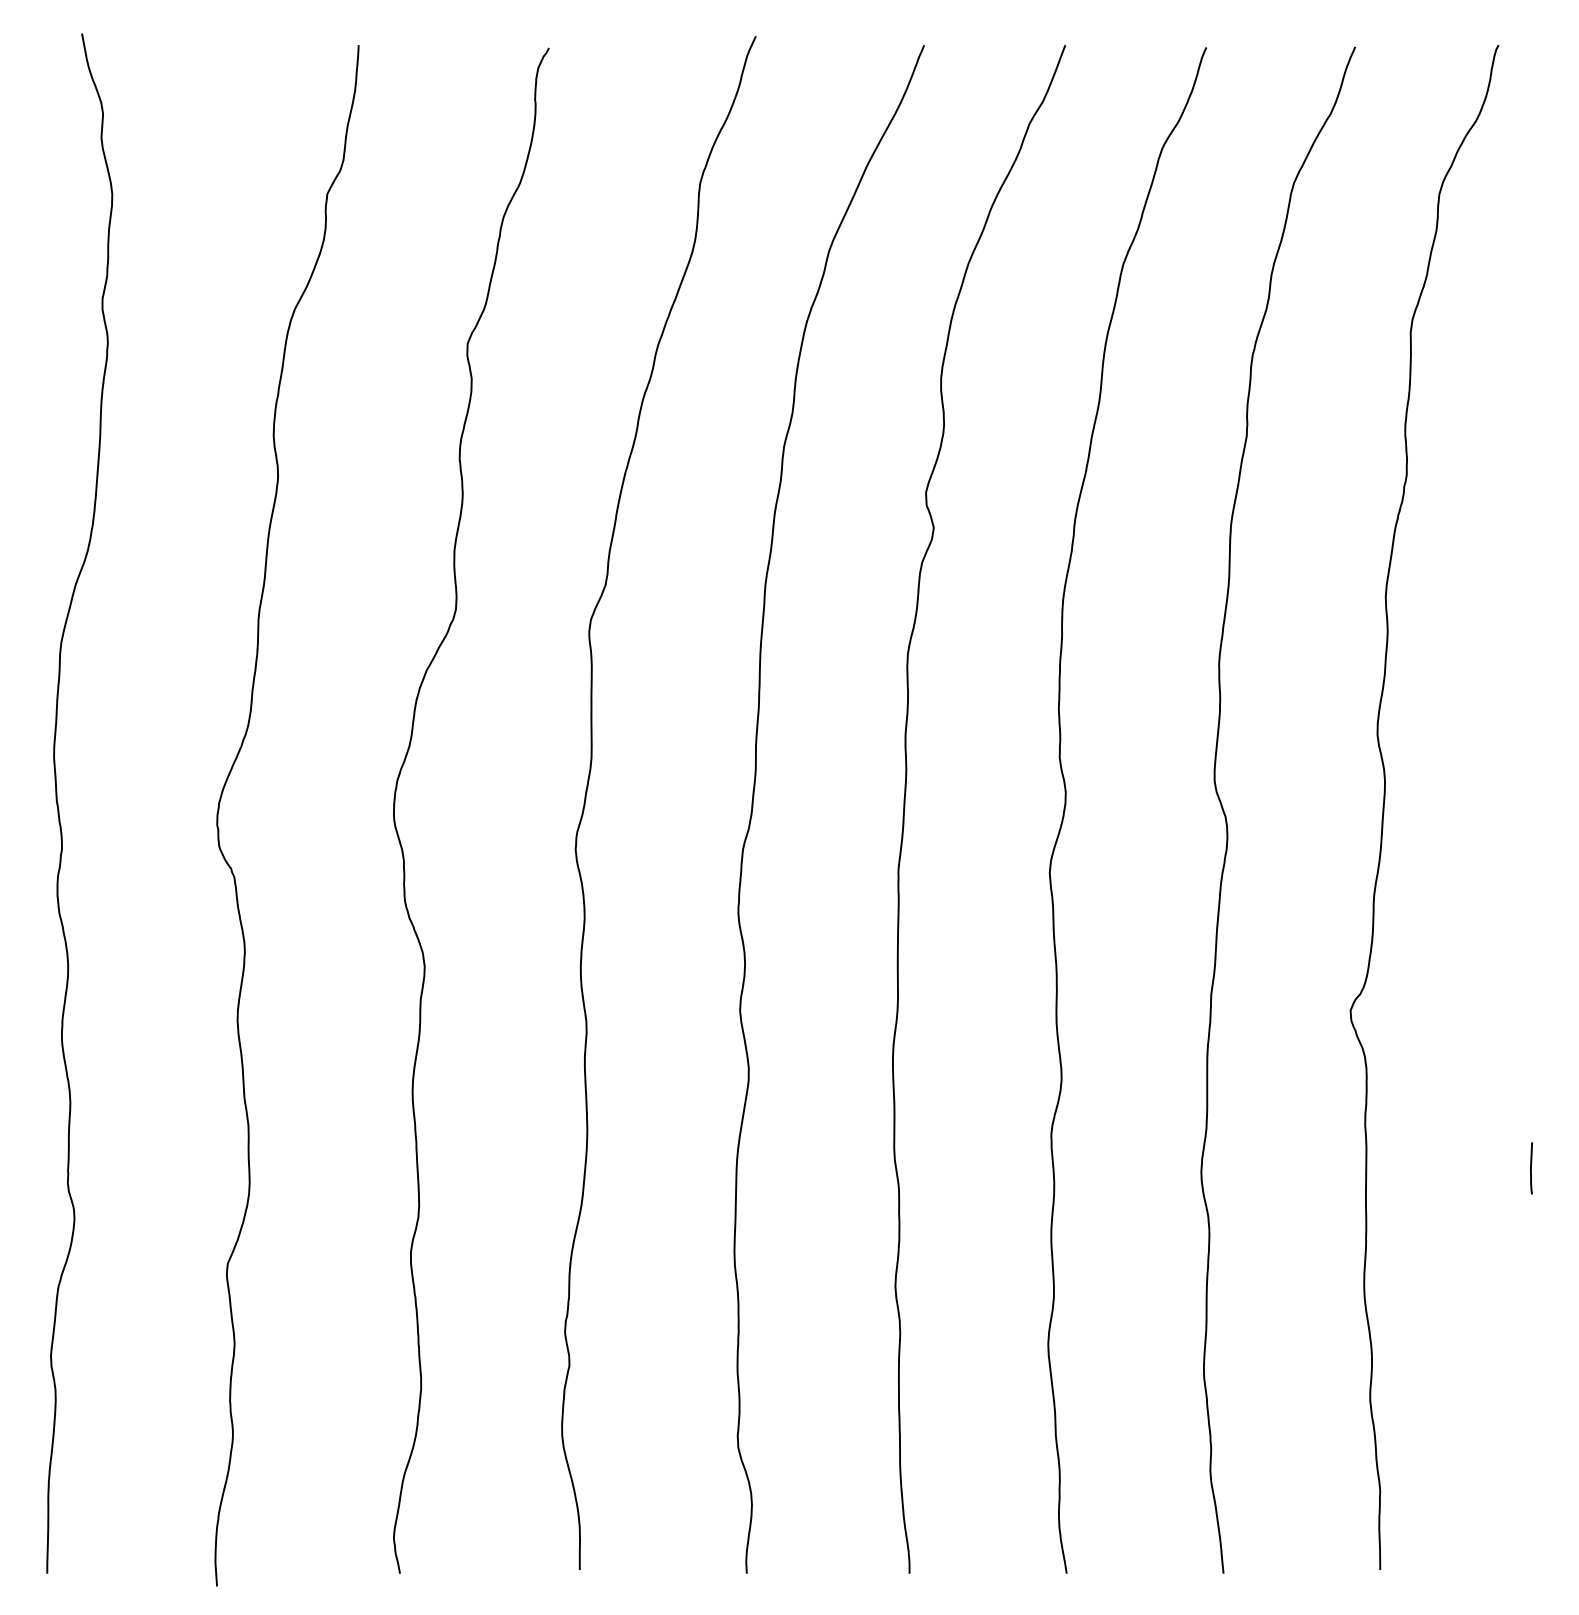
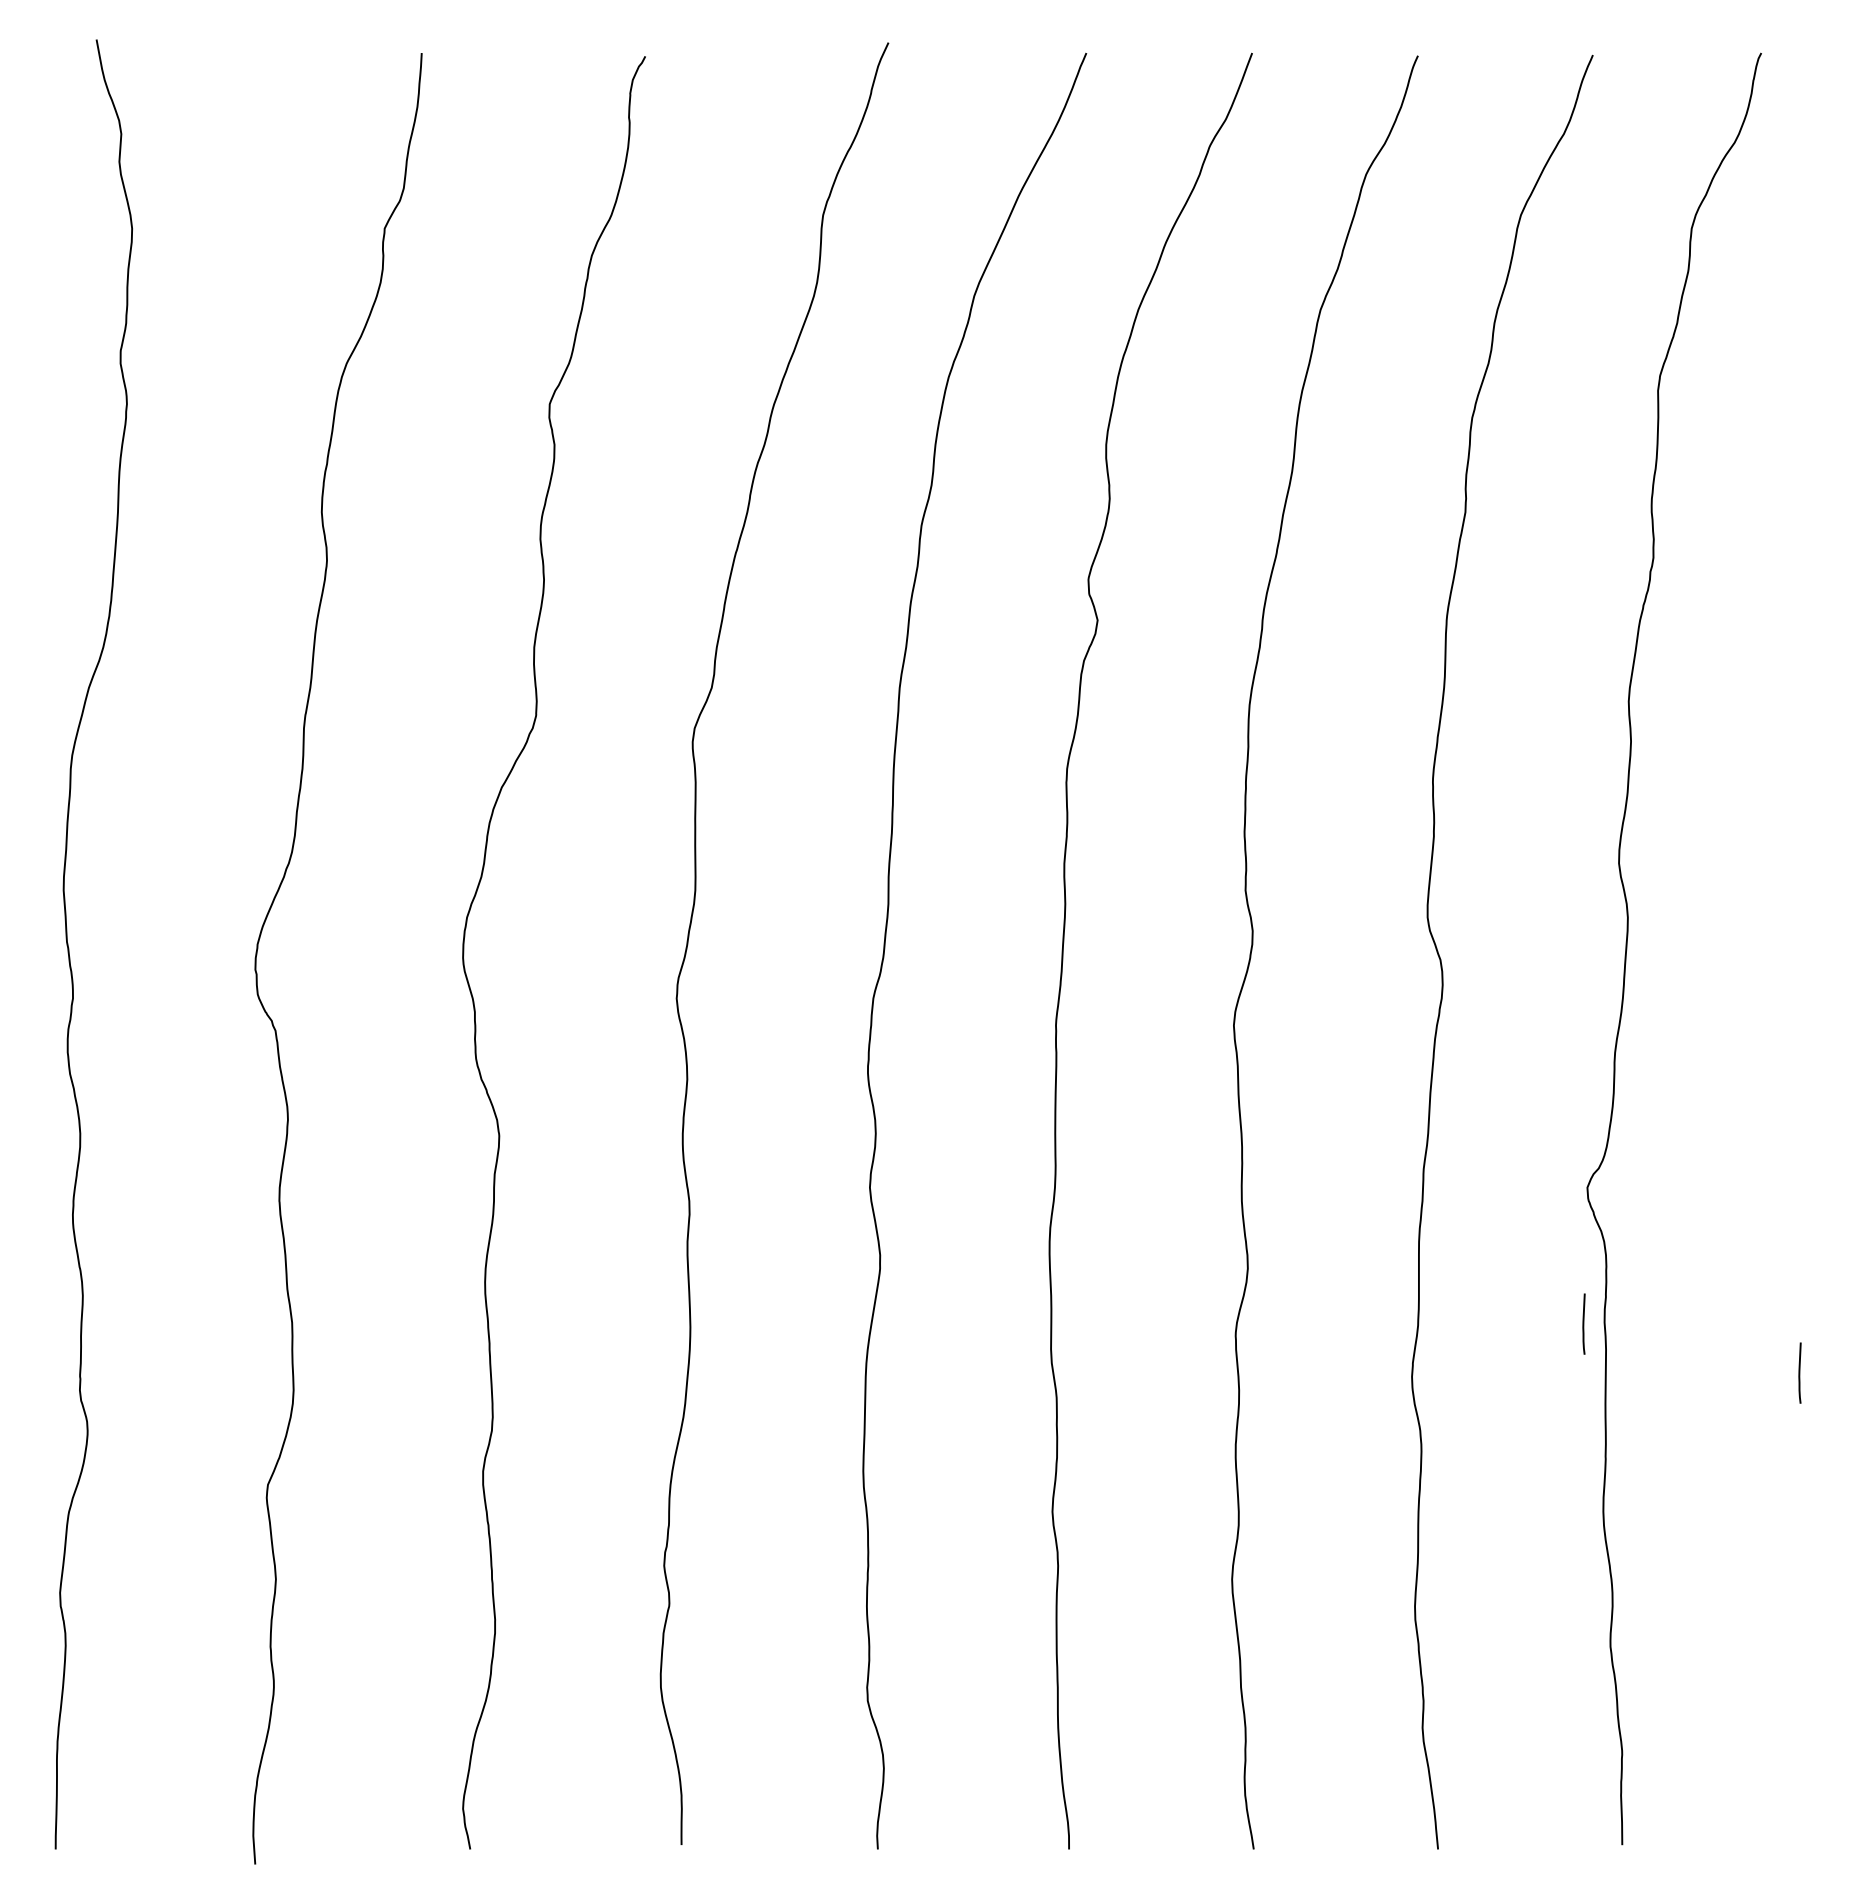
line: (1347, 1126) -> (1583, 1323), added

